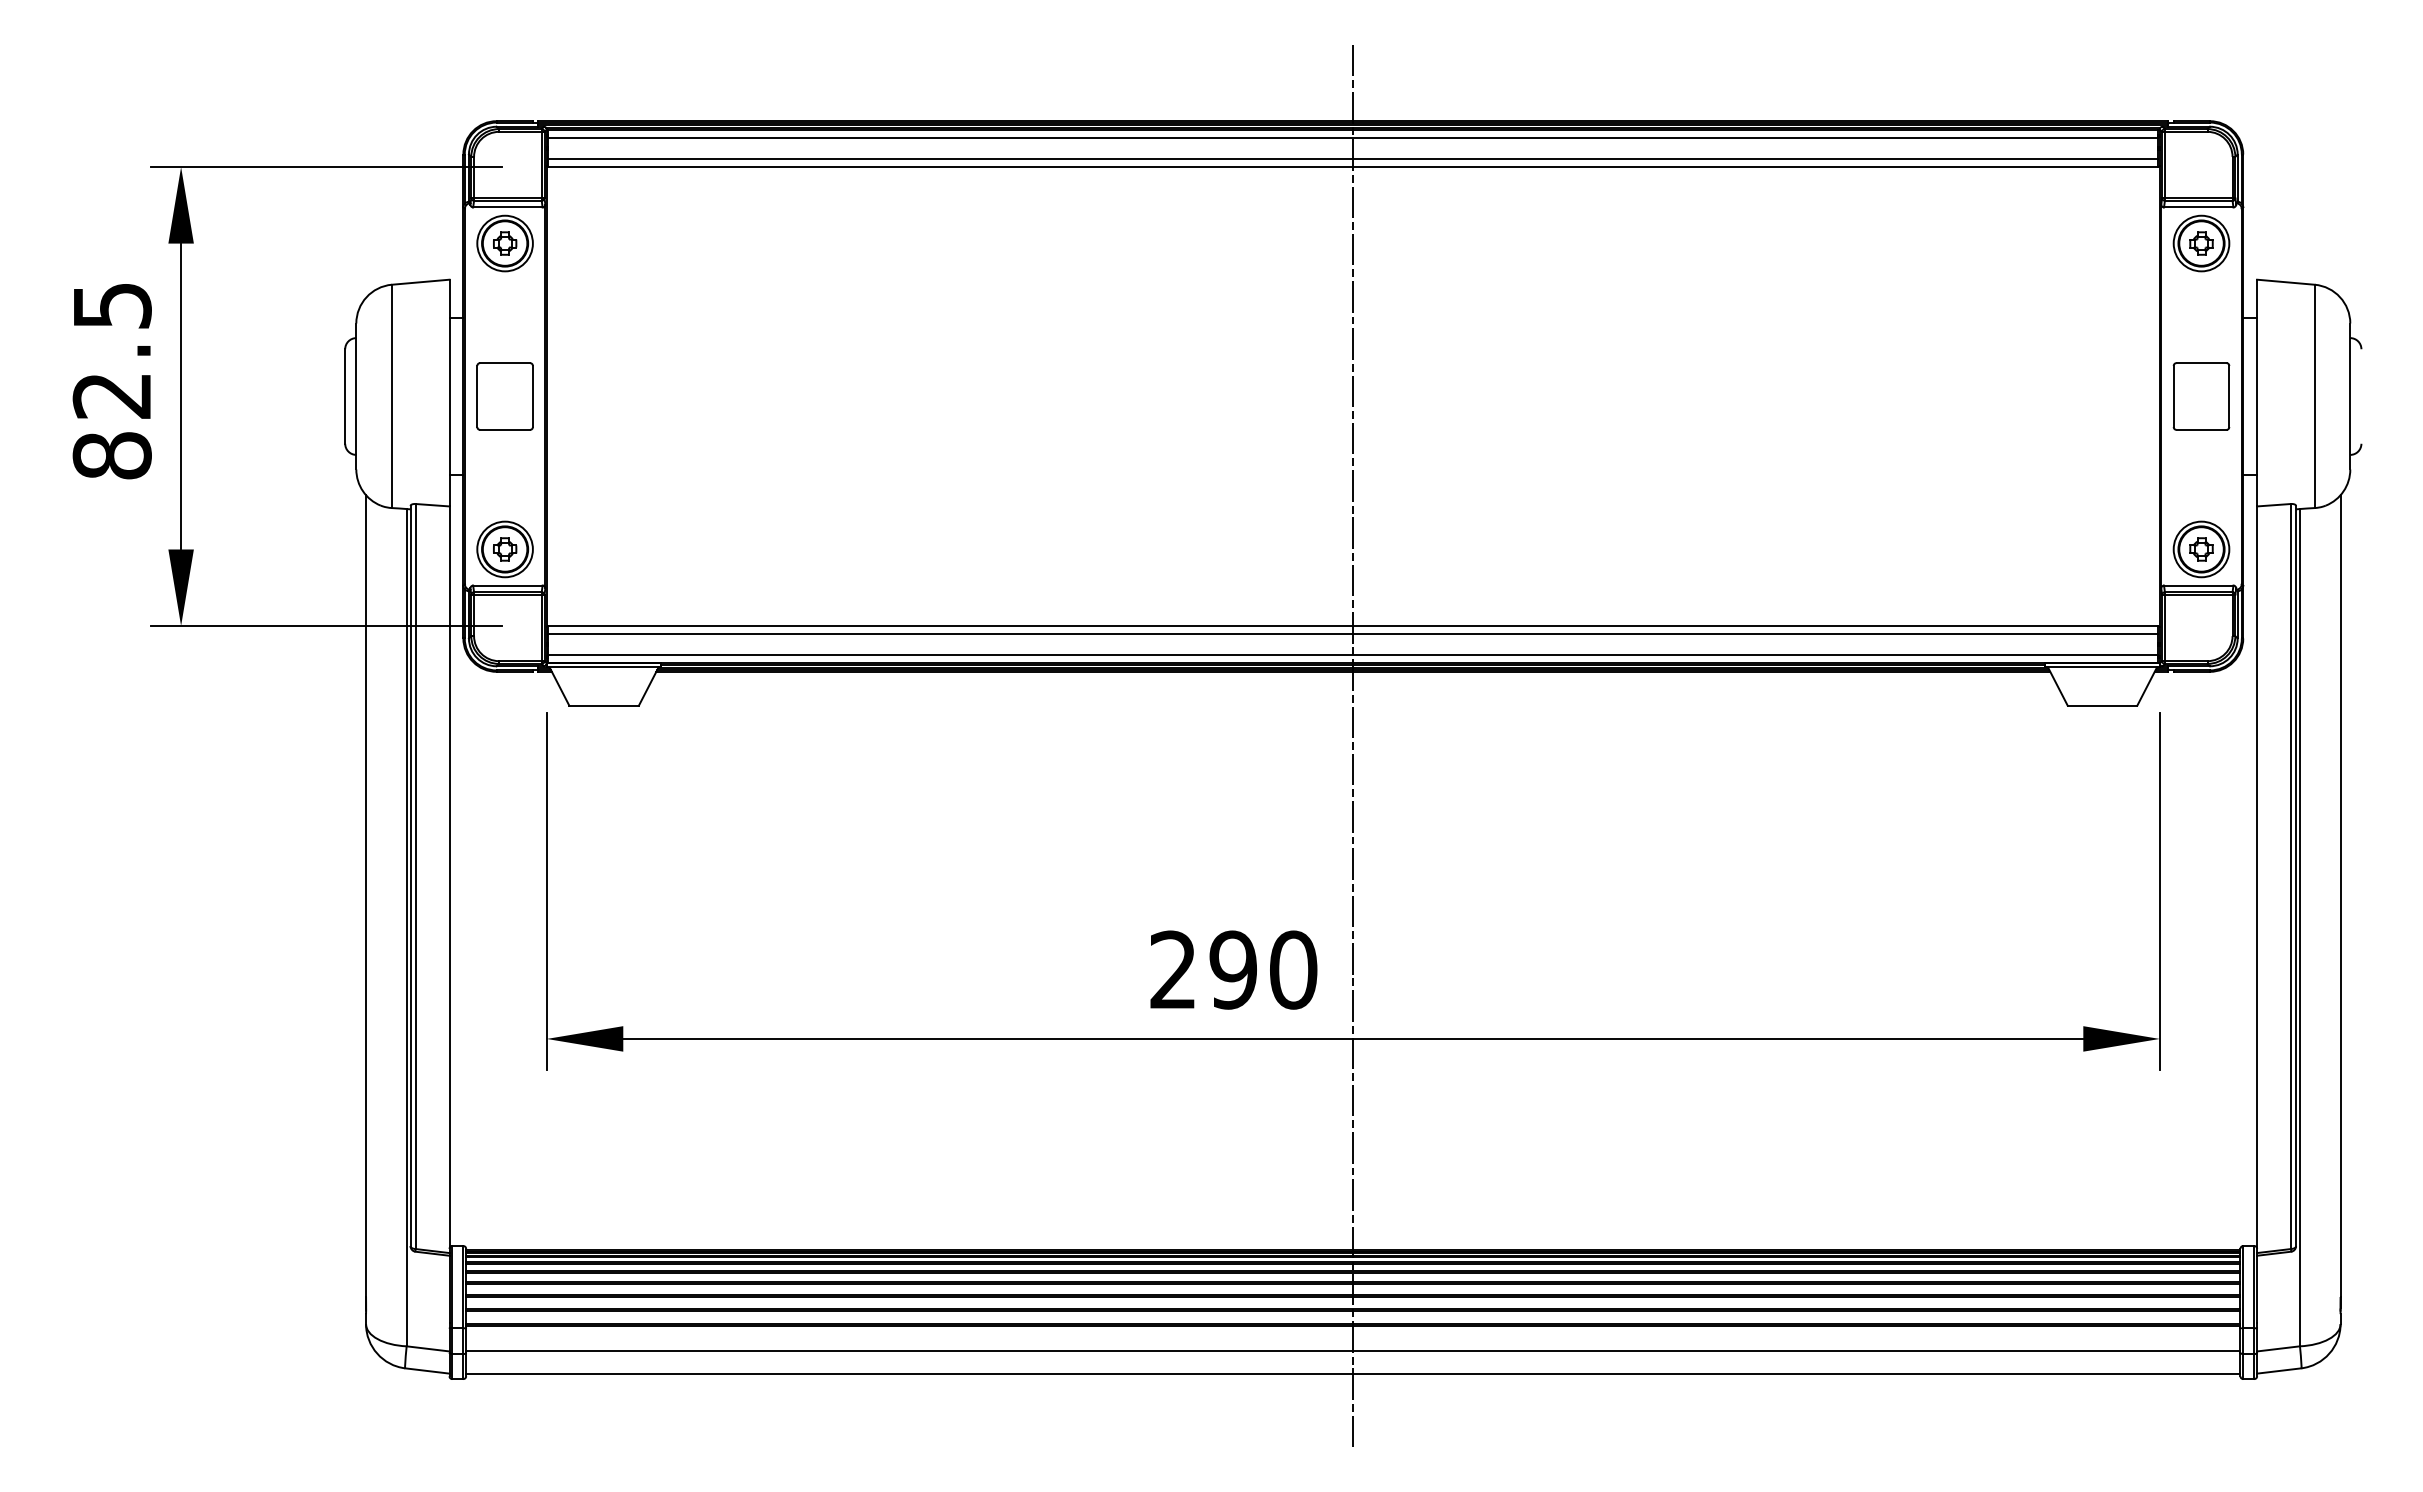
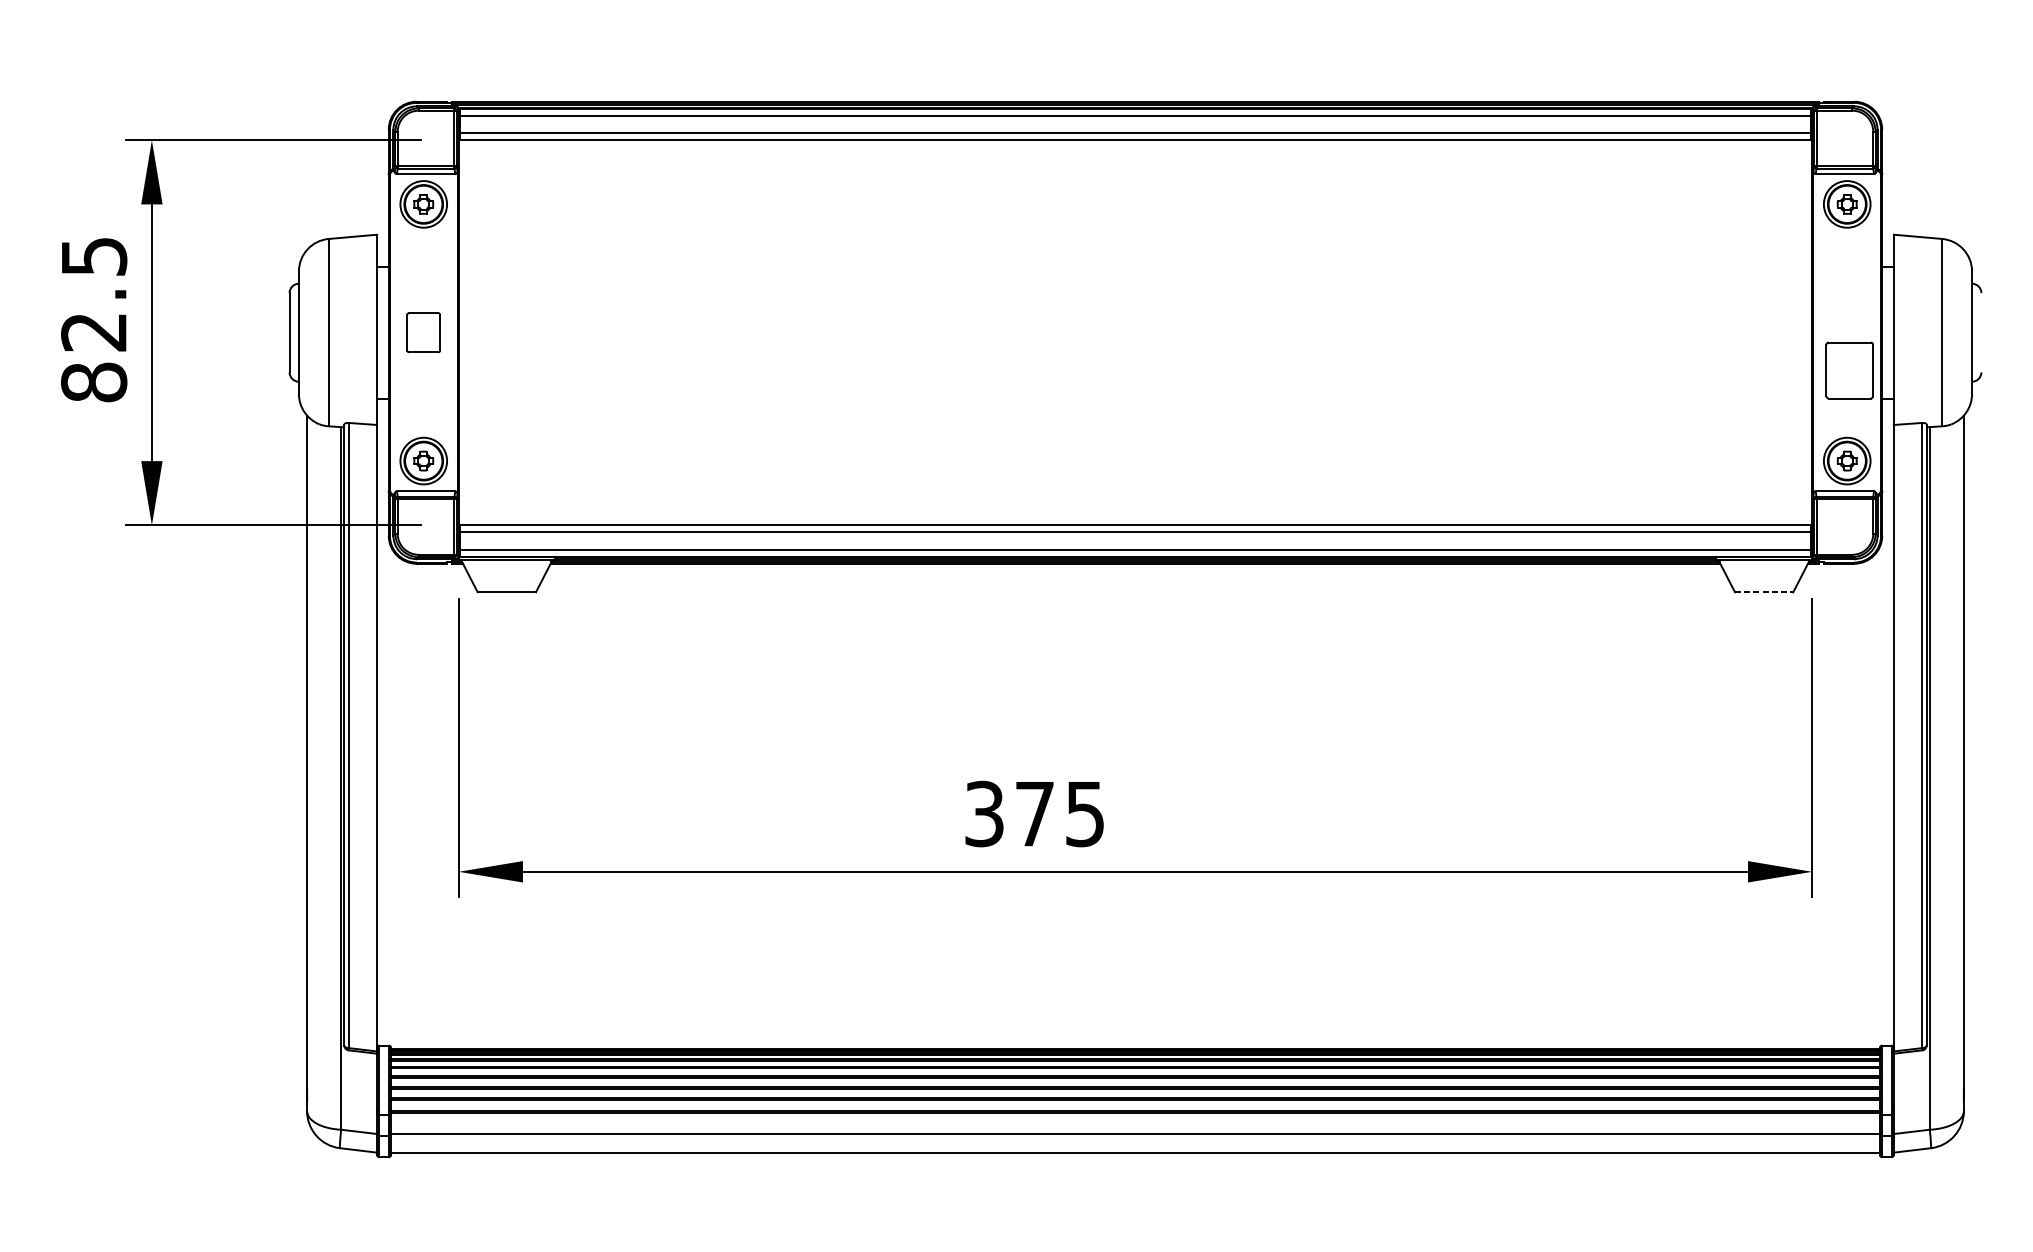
part: (504, 396) -> (423, 332), size x0.7
part: (2201, 396) -> (1849, 370), moved
line: (2102, 705) -> (1764, 592), solid -> dashed
line: (1353, 747) -> (1135, 627), removed
text: (1233, 969) -> (1034, 813), 290 -> 375

